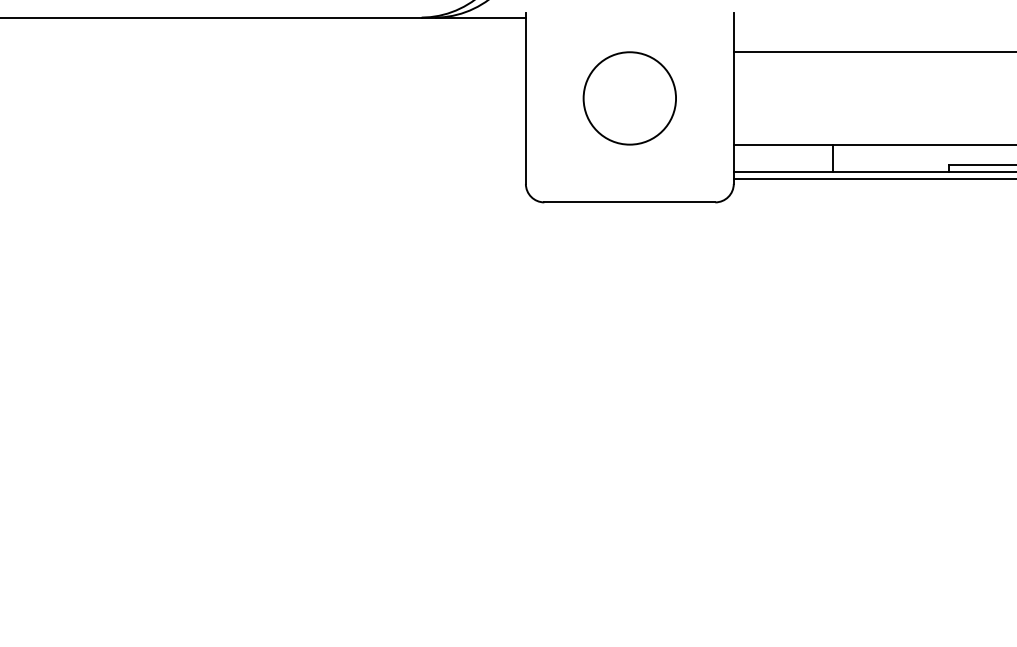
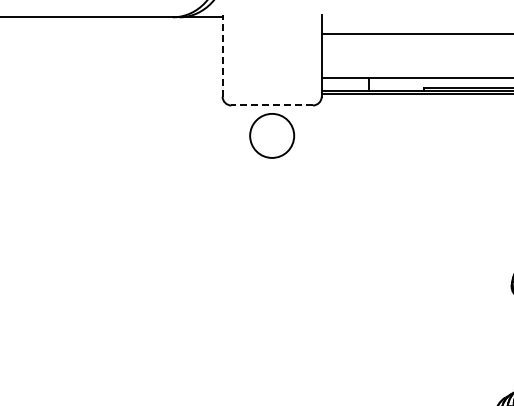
line: (525, 97) -> (222, 55), solid -> dashed
circle: (630, 97) -> (272, 135), moved
line: (630, 202) -> (272, 105), solid -> dashed

